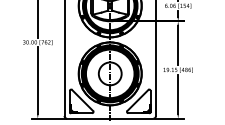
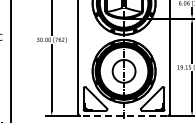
line: (109, 118) -> (123, 115), solid -> dashed

